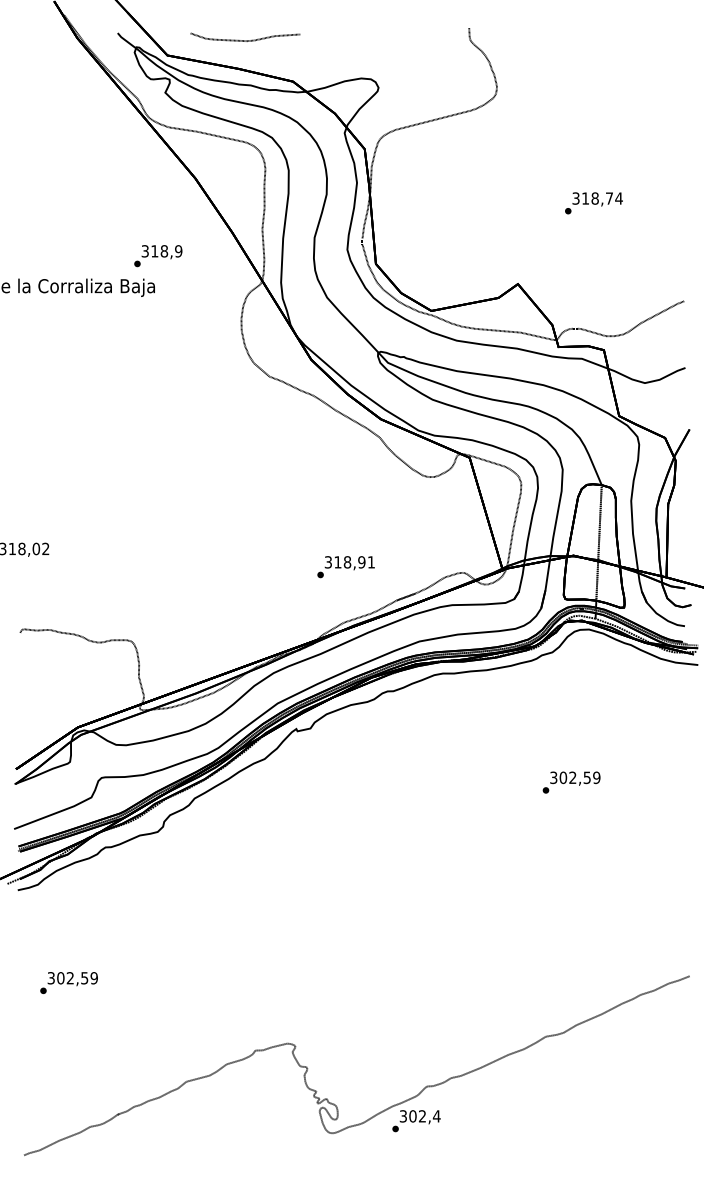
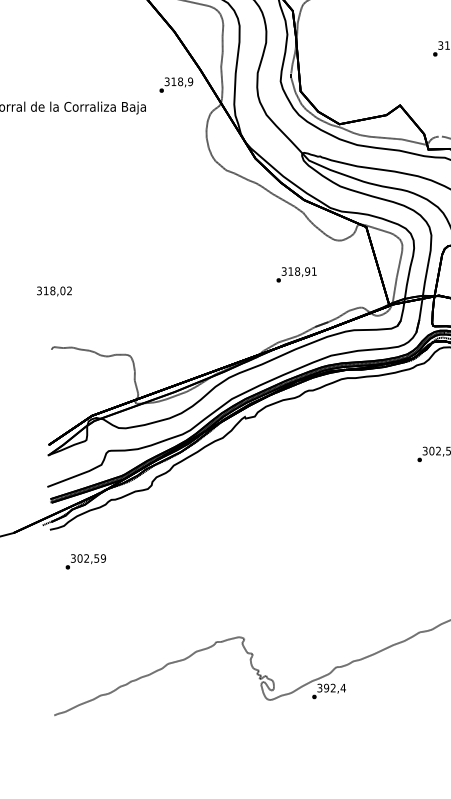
text: (158, 256) -> (176, 85), moved
text: (345, 567) -> (296, 275), moved
text: (68, 982) -> (85, 561), moved
text: (412, 1116) -> (326, 688), 302,4 -> 392,4

